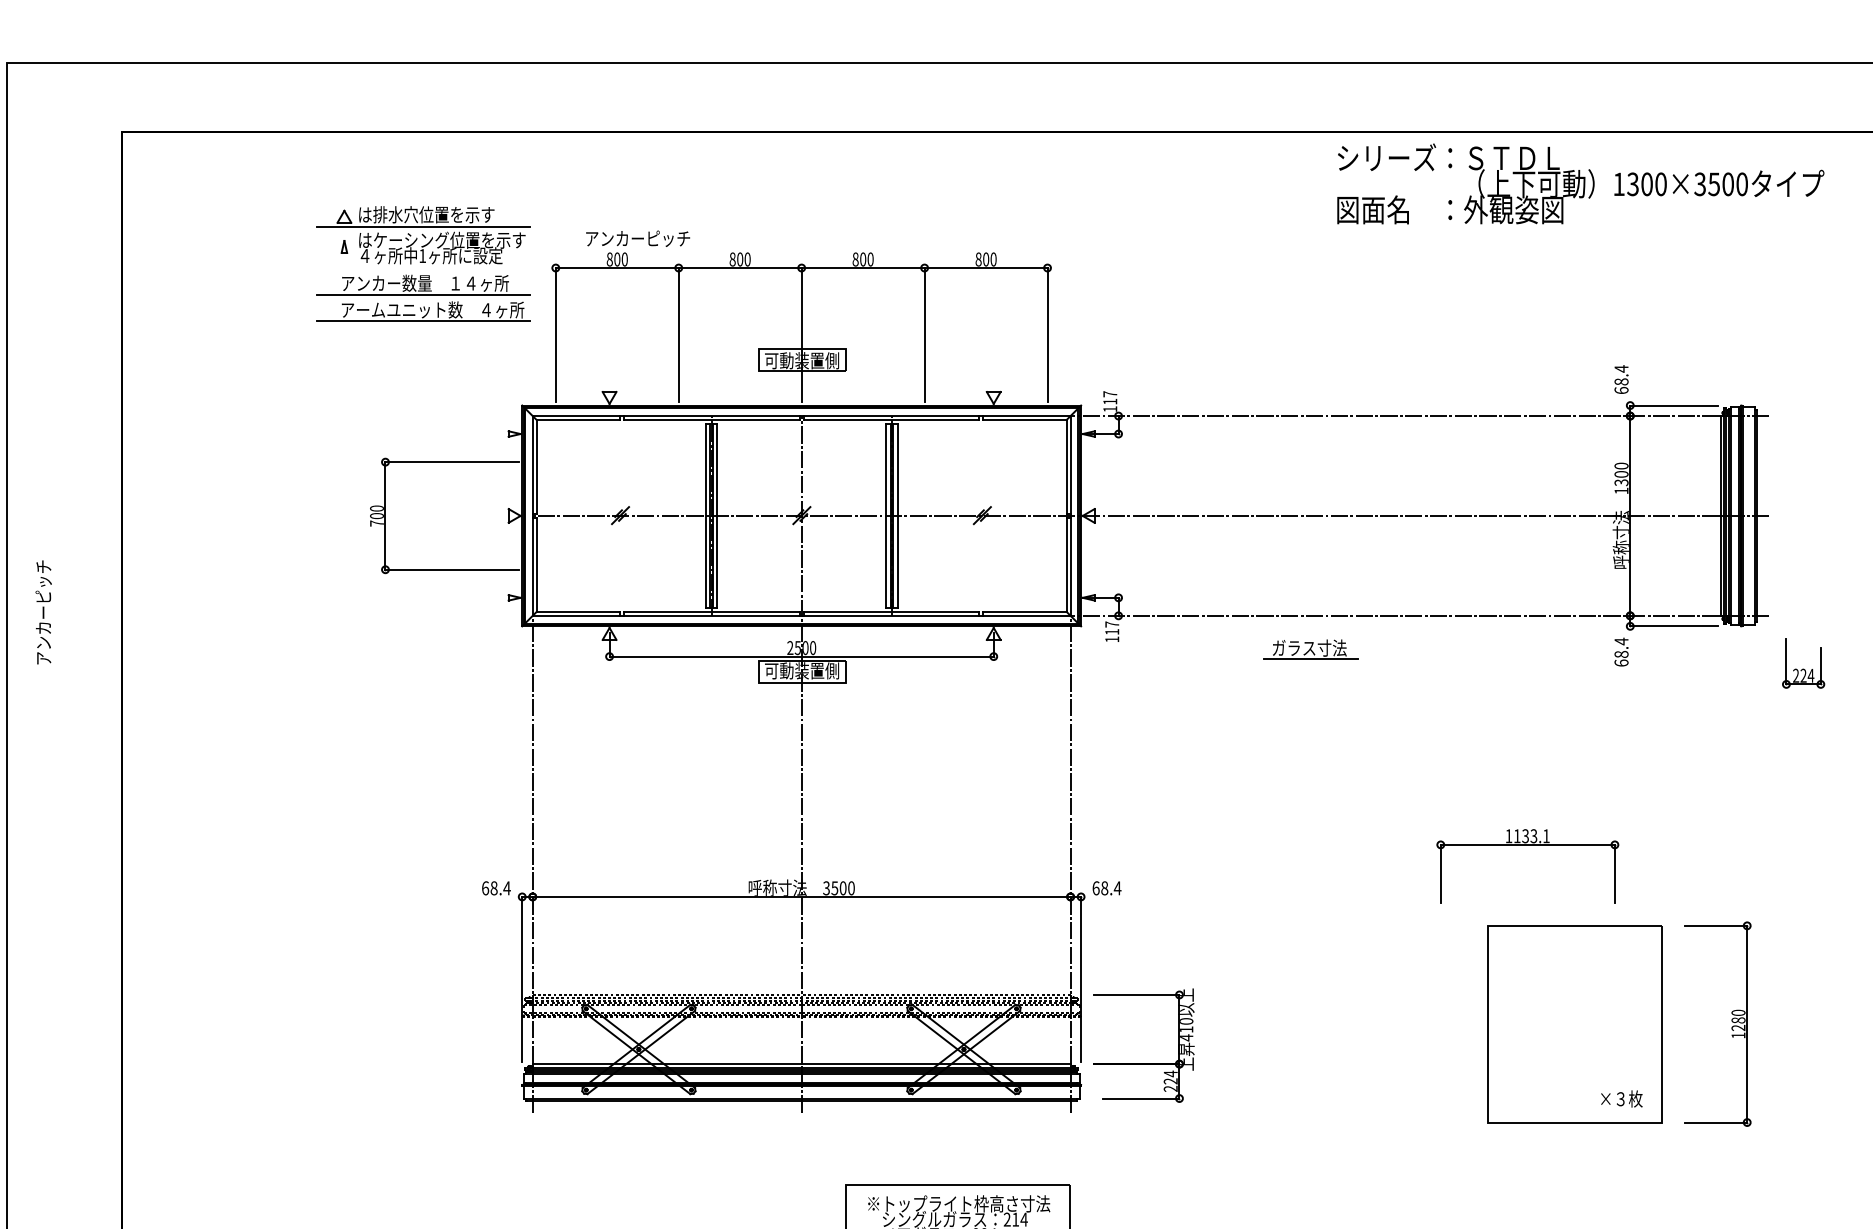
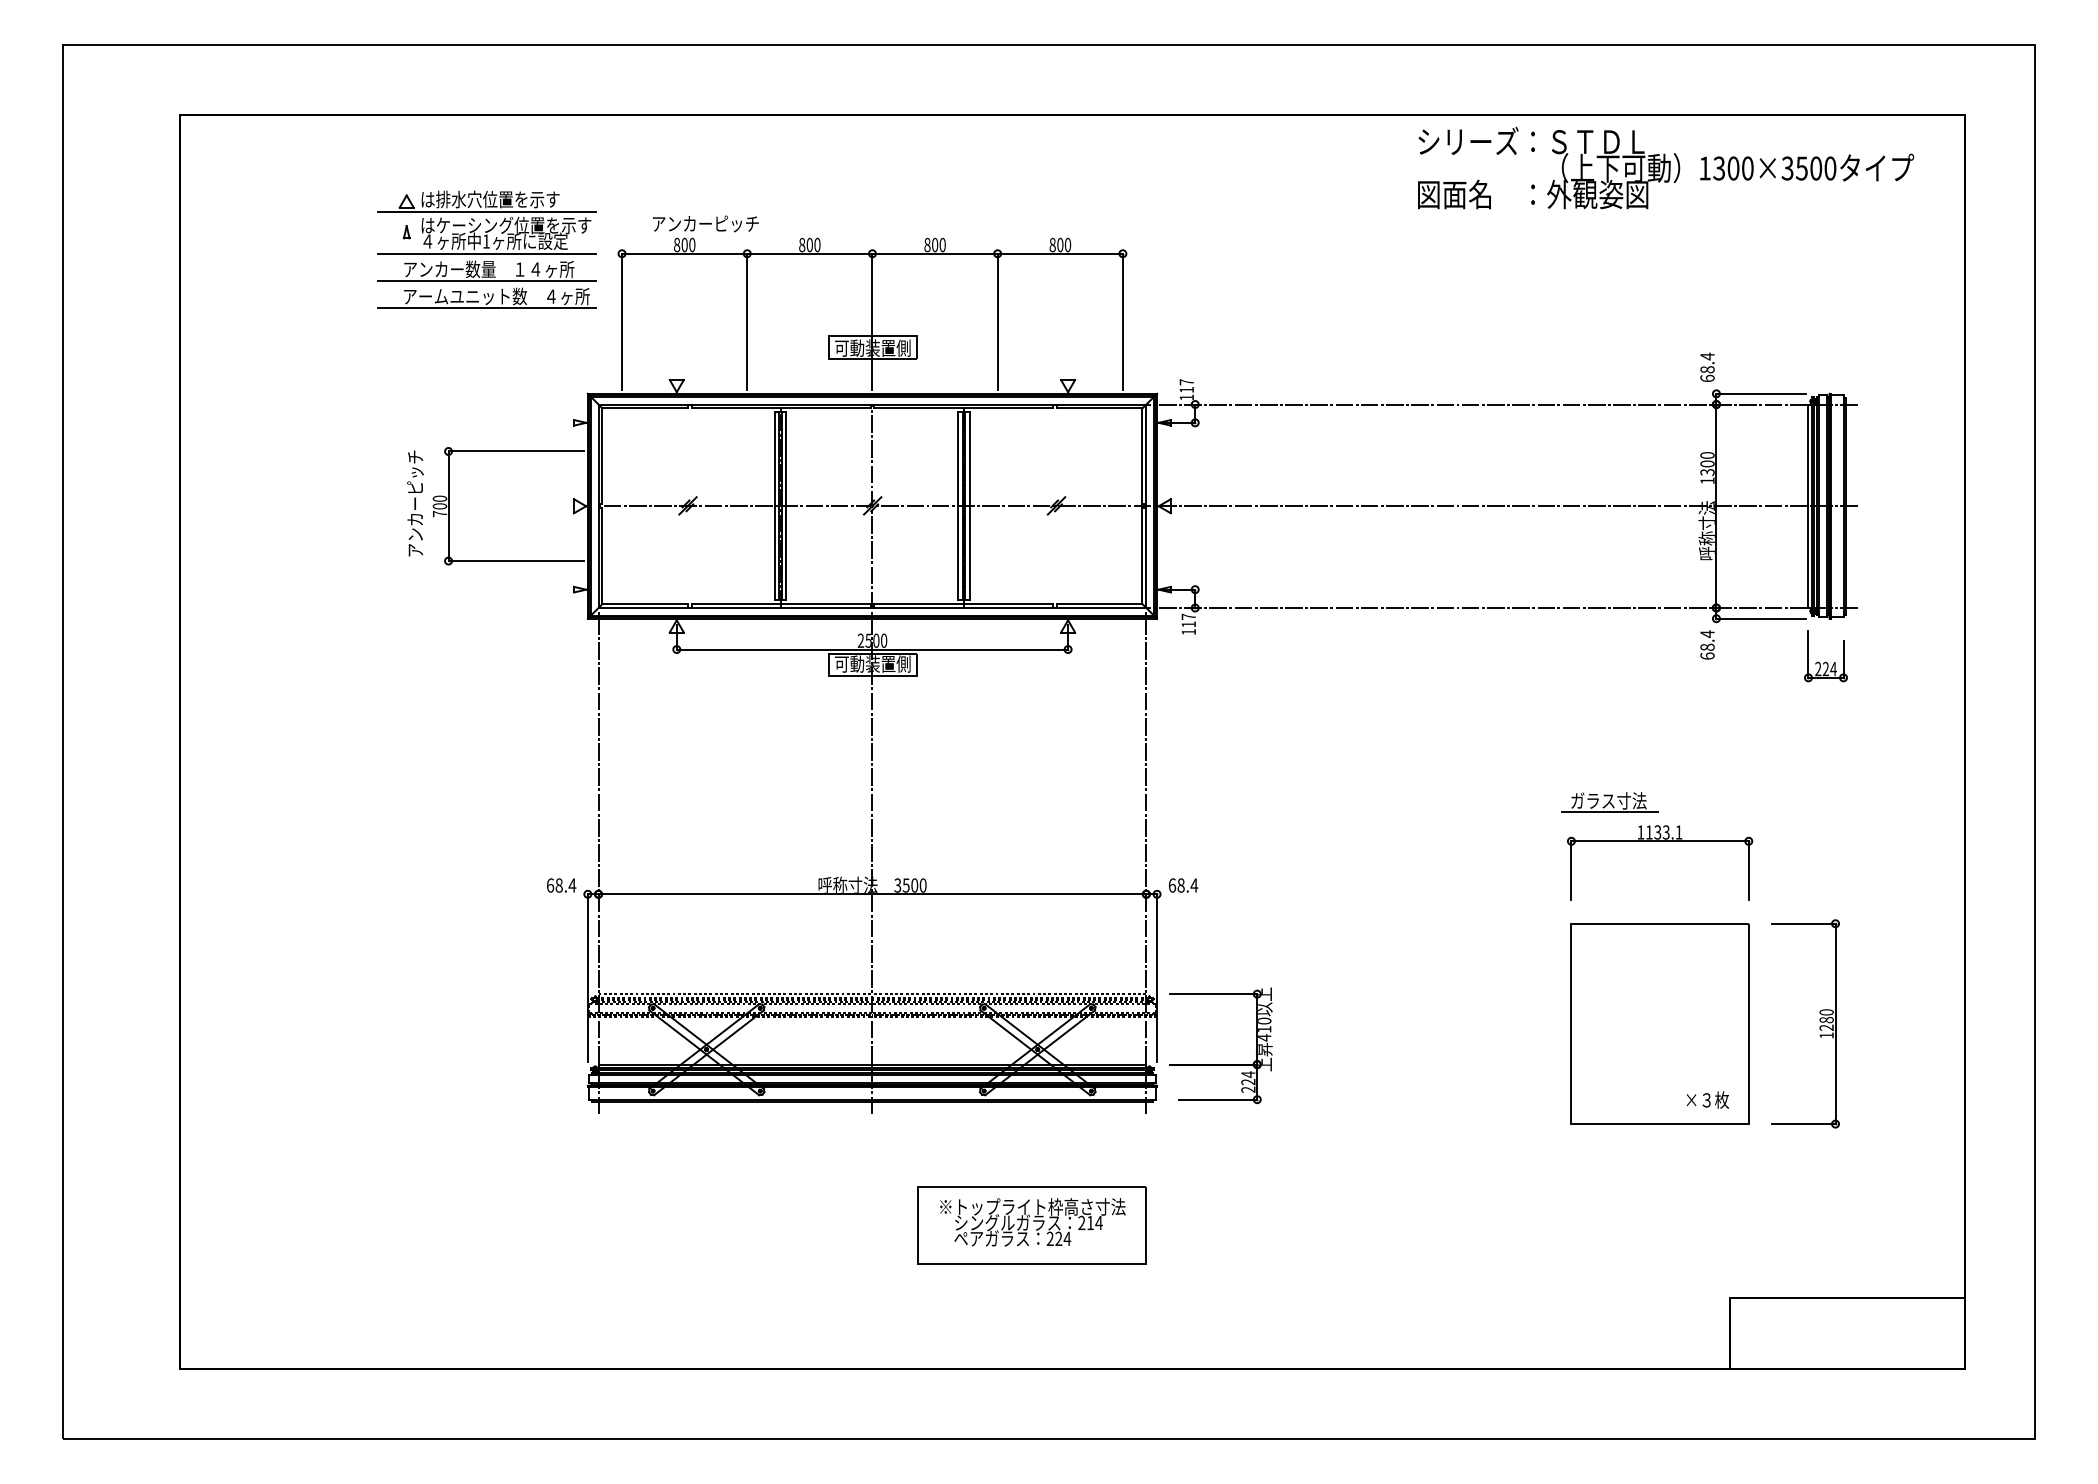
line: (422, 267) -> (486, 253), added
text: (43, 612) -> (415, 503), moved
part: (1310, 649) -> (1609, 802), moved
part: (1803, 663) -> (1825, 656), moved
part: (1528, 845) -> (1660, 841), moved

